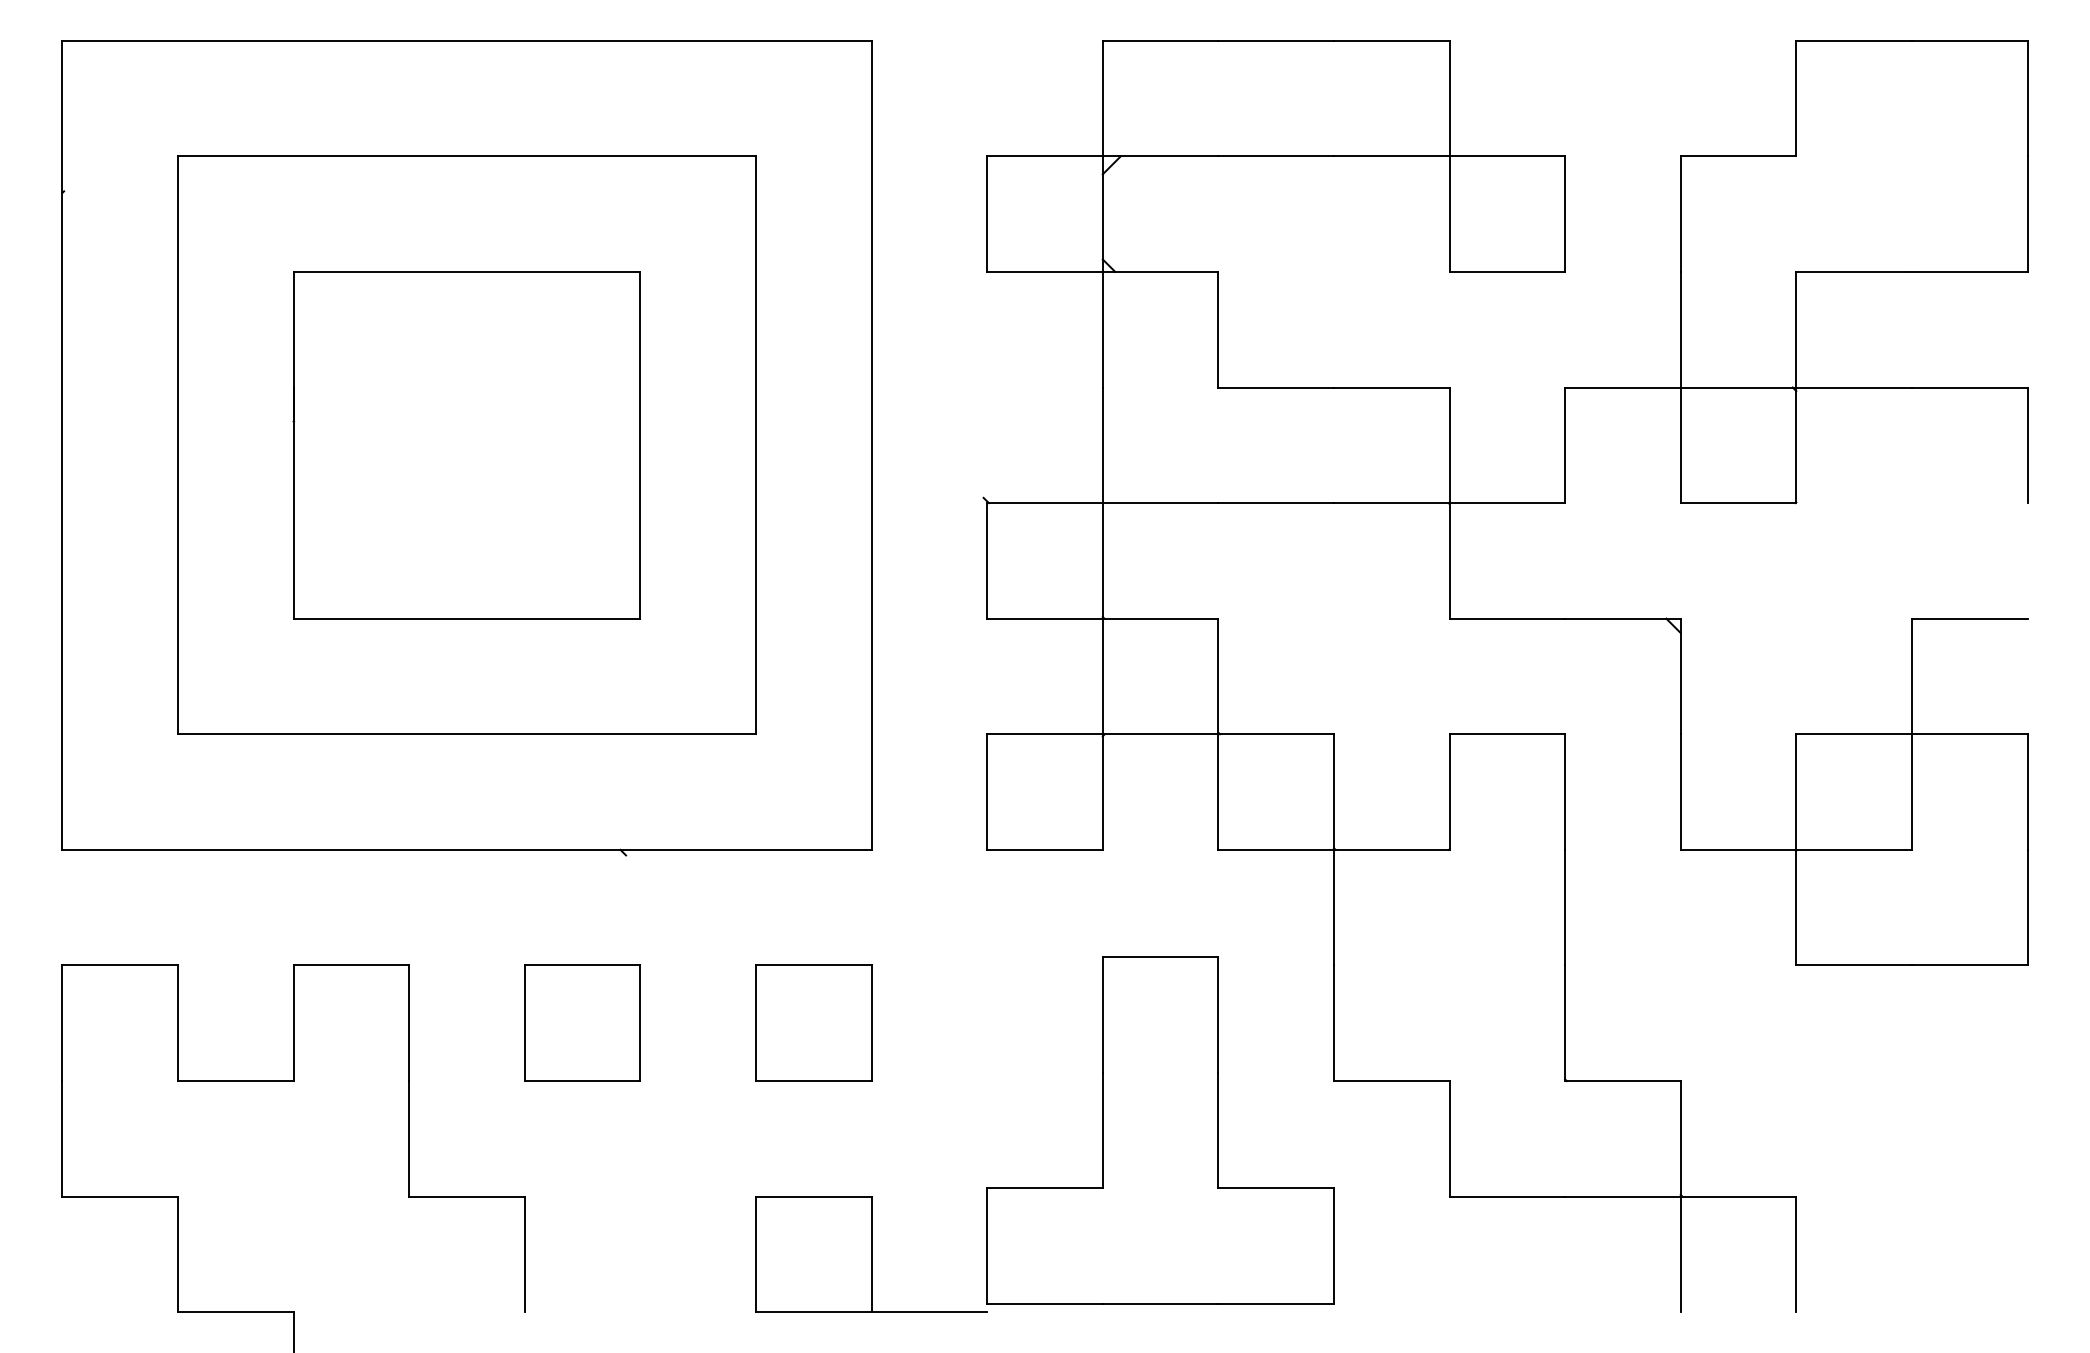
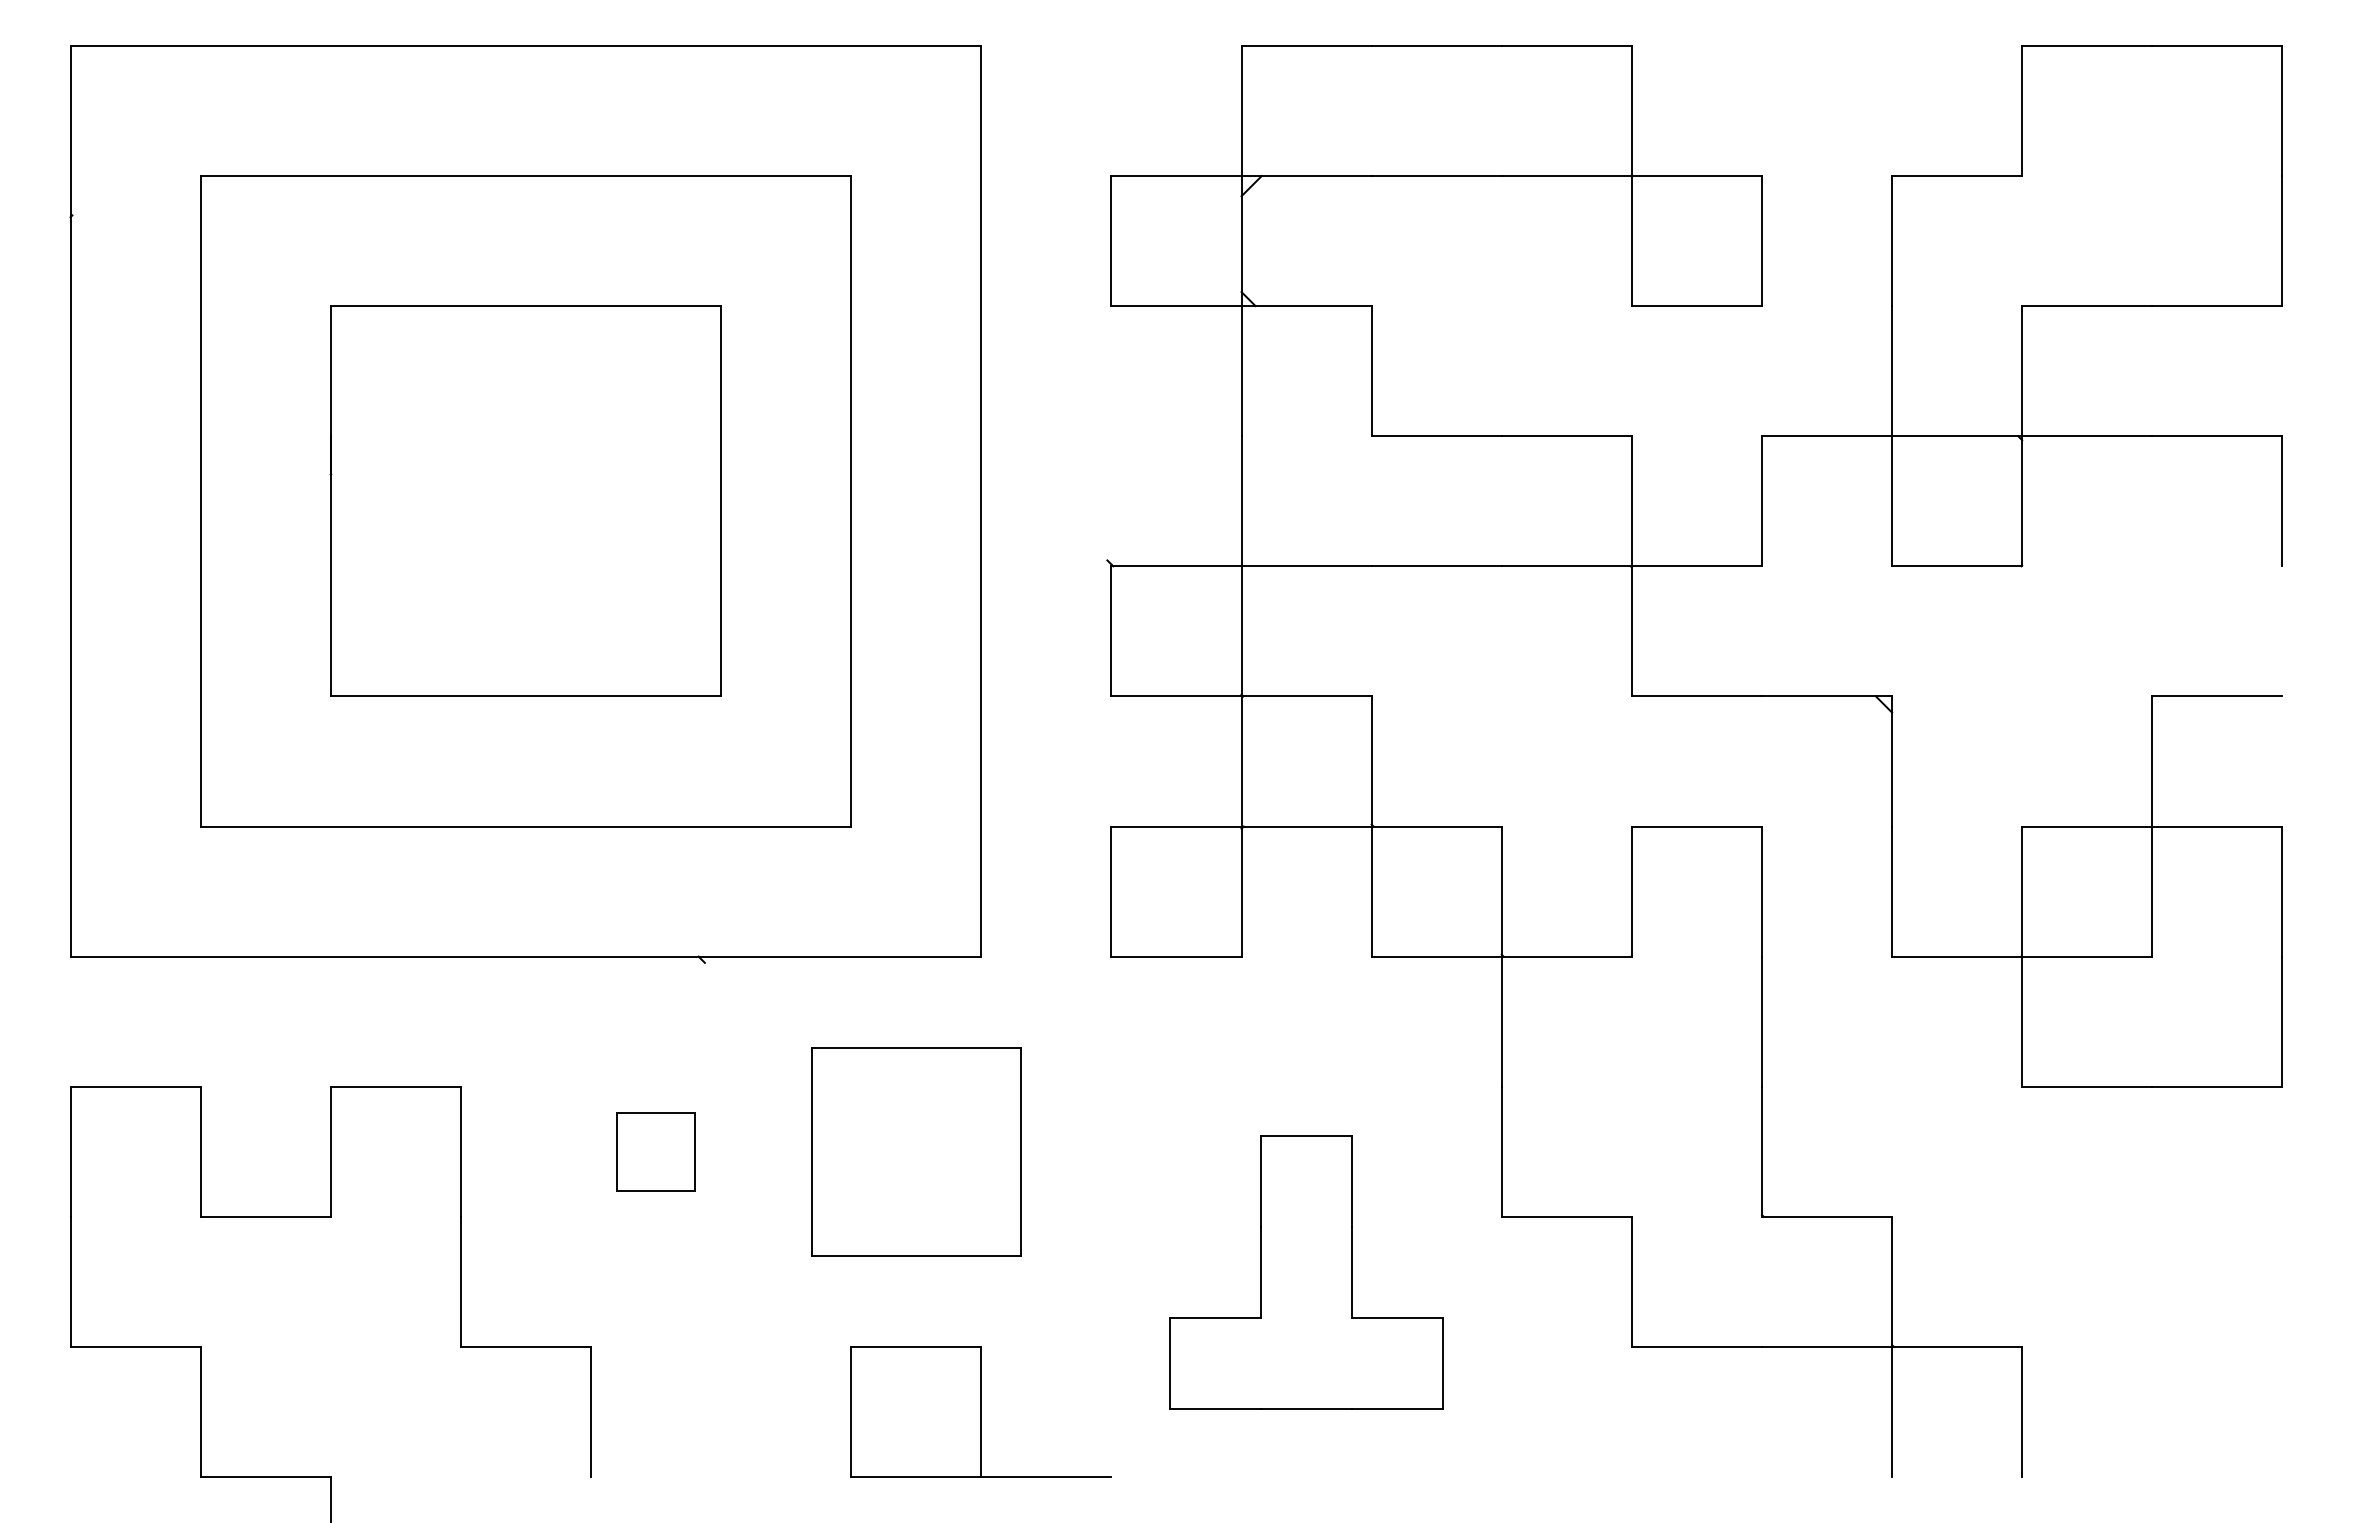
part: (582, 1022) -> (655, 1151), size x0.6
part: (813, 1022) -> (915, 1151), size x1.6
part: (1160, 1130) -> (1306, 1272), size x0.7

